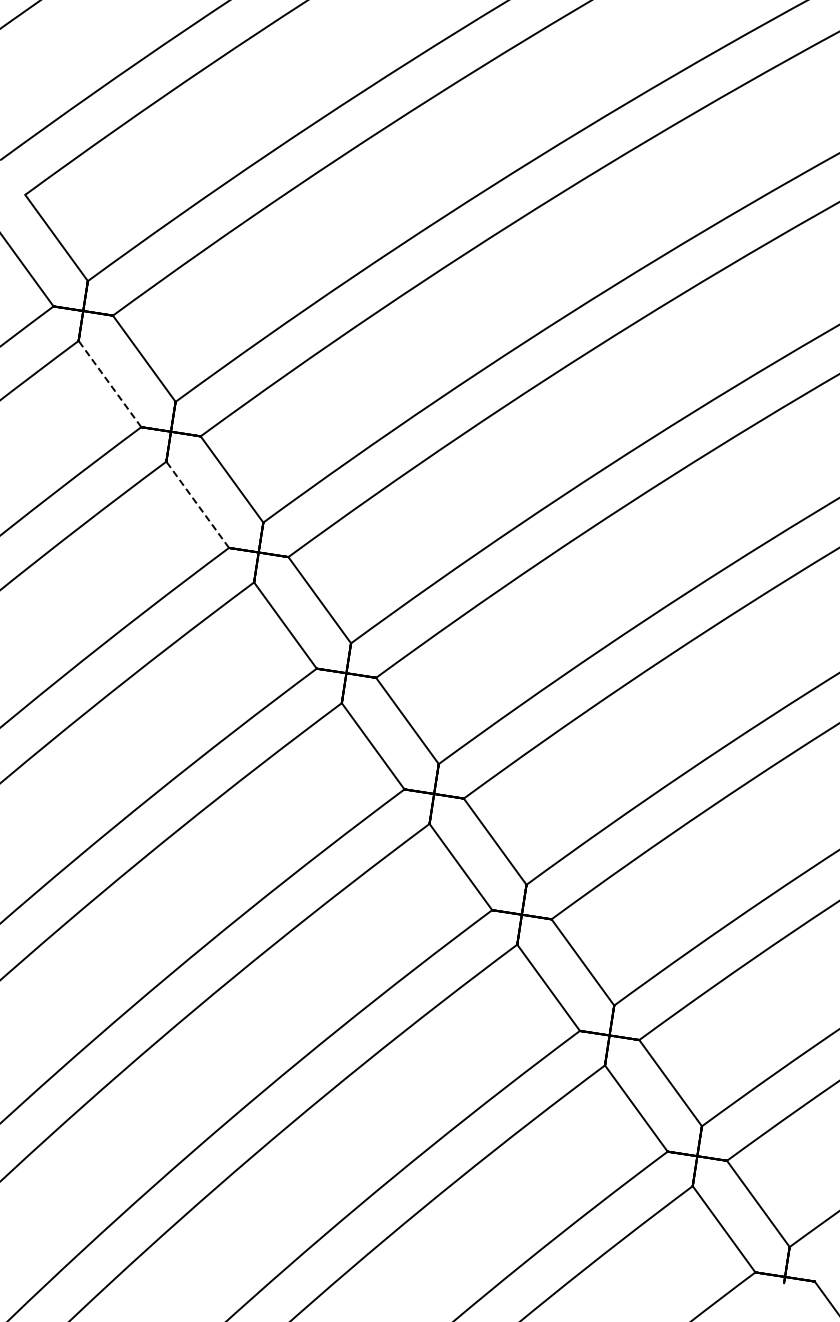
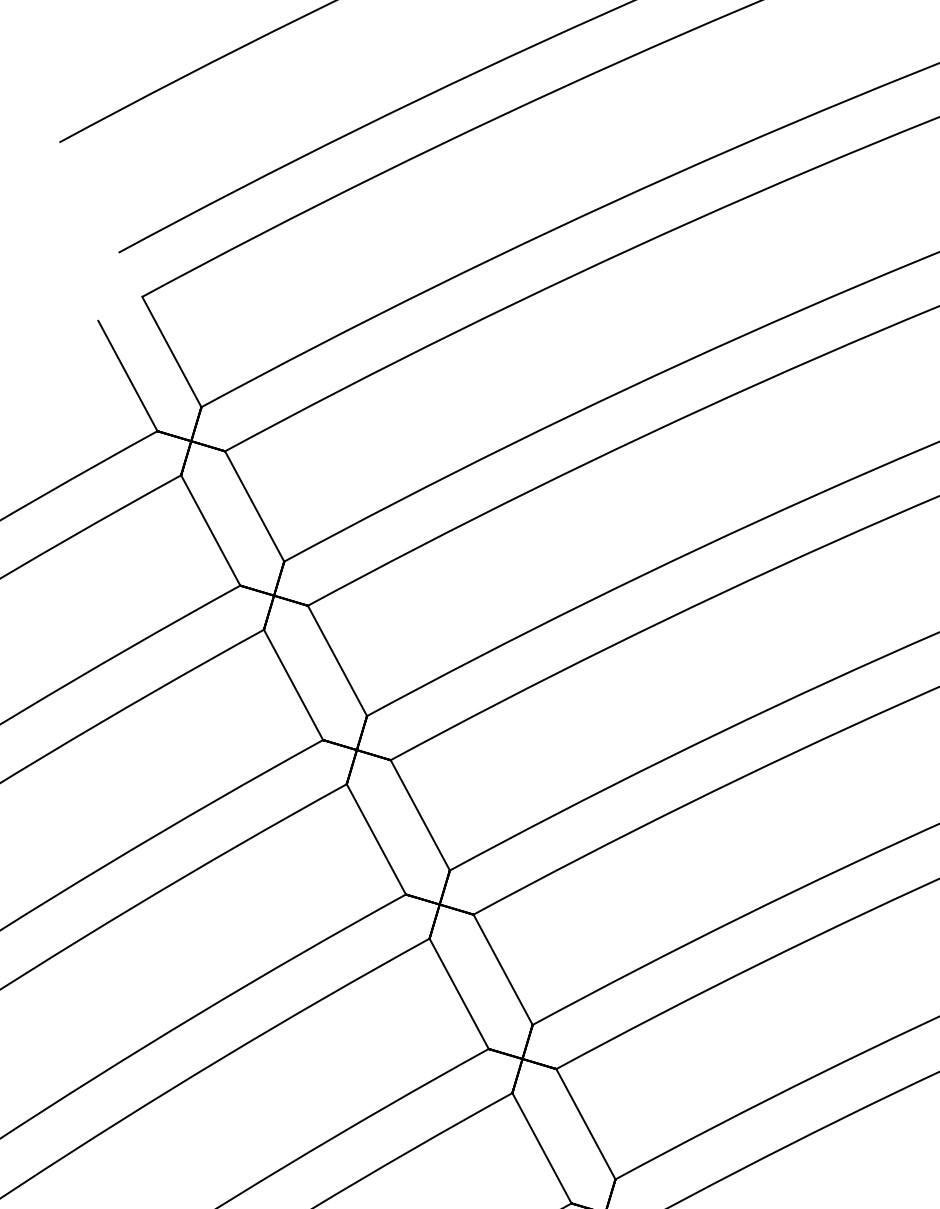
line: (109, 383) -> (210, 529), dashed -> solid
line: (197, 504) -> (293, 684), dashed -> solid

